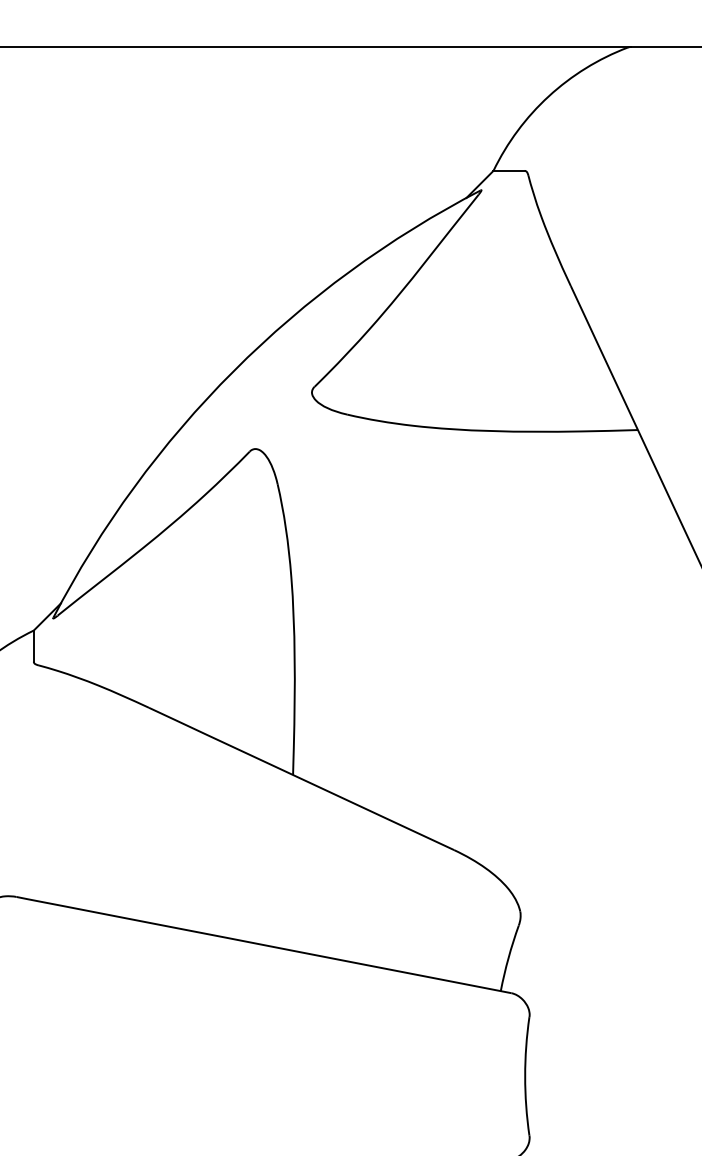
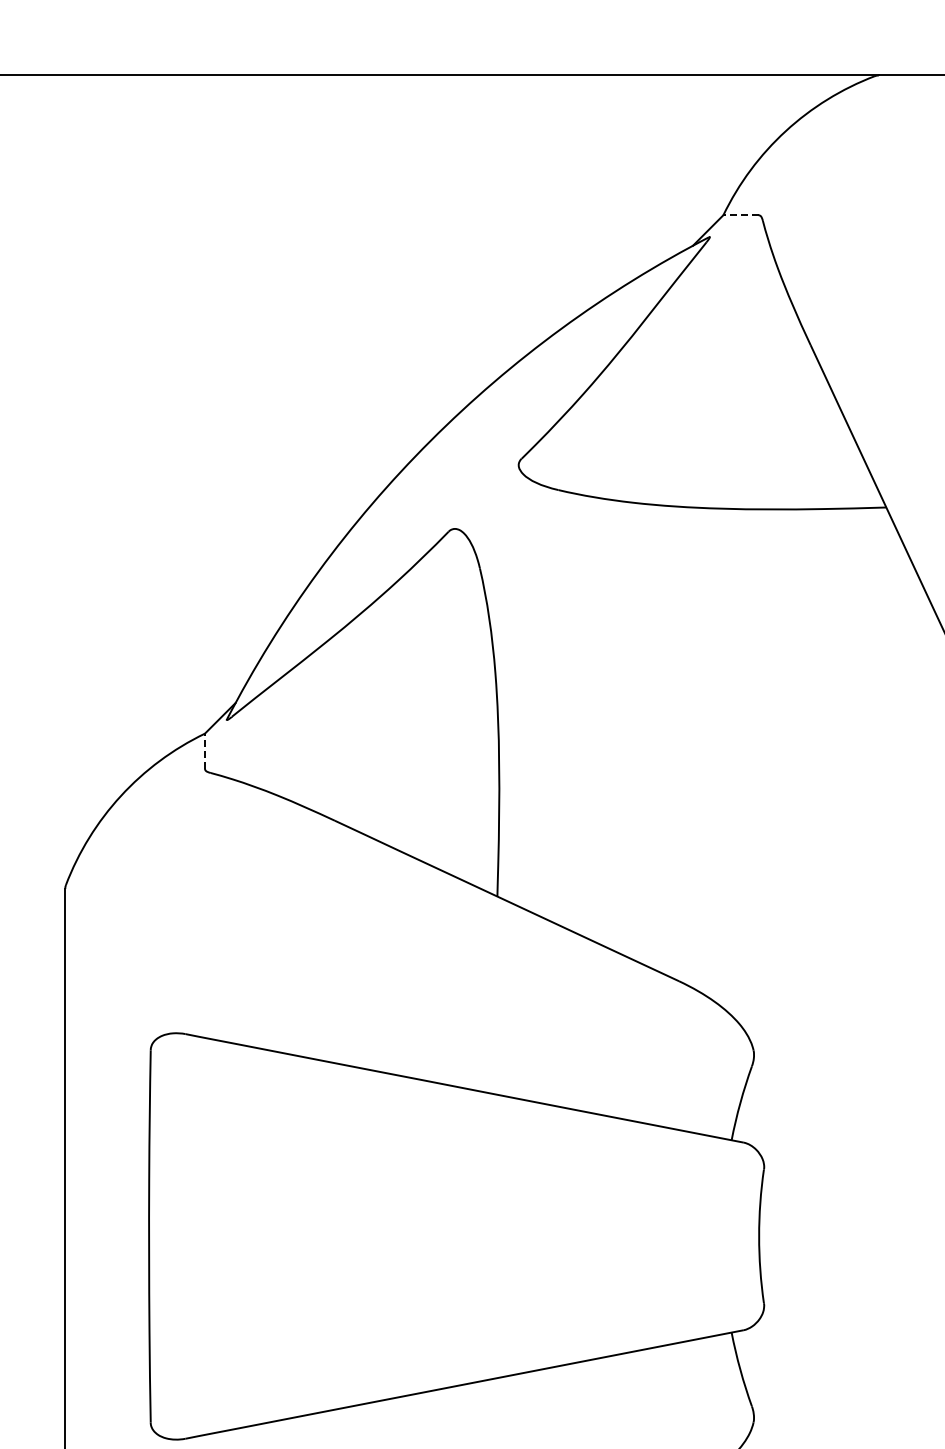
line: (508, 171) -> (740, 215), solid -> dashed
line: (34, 646) -> (205, 751), solid -> dashed

